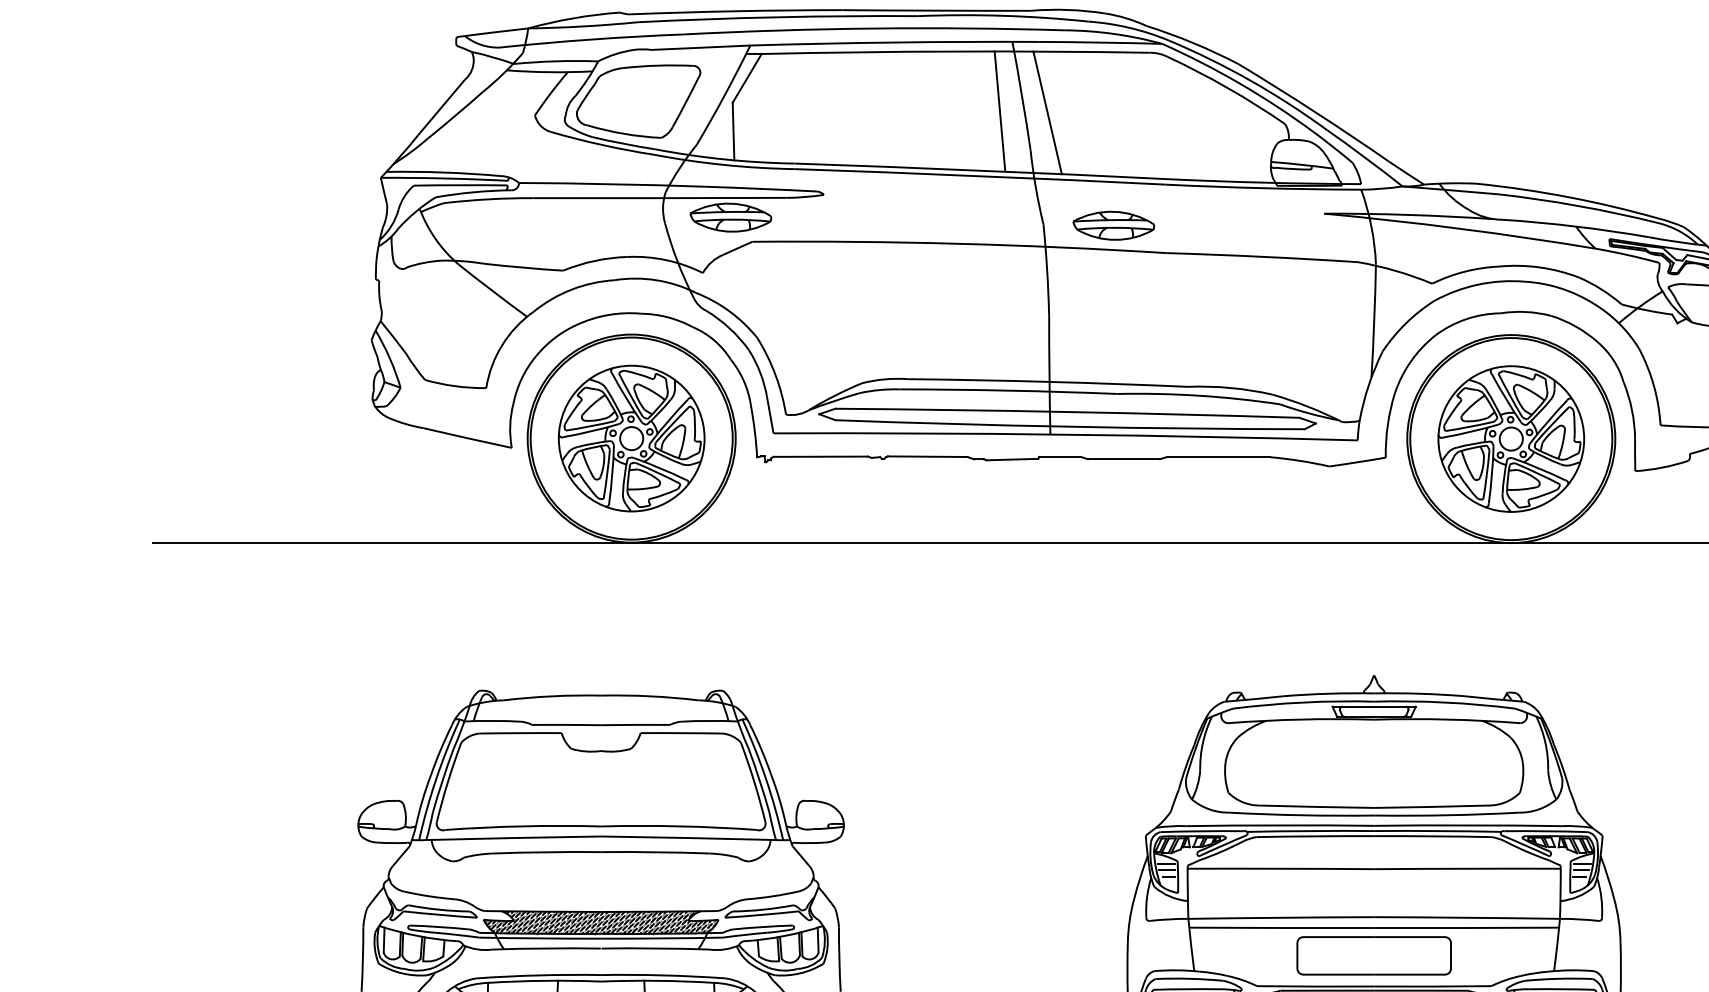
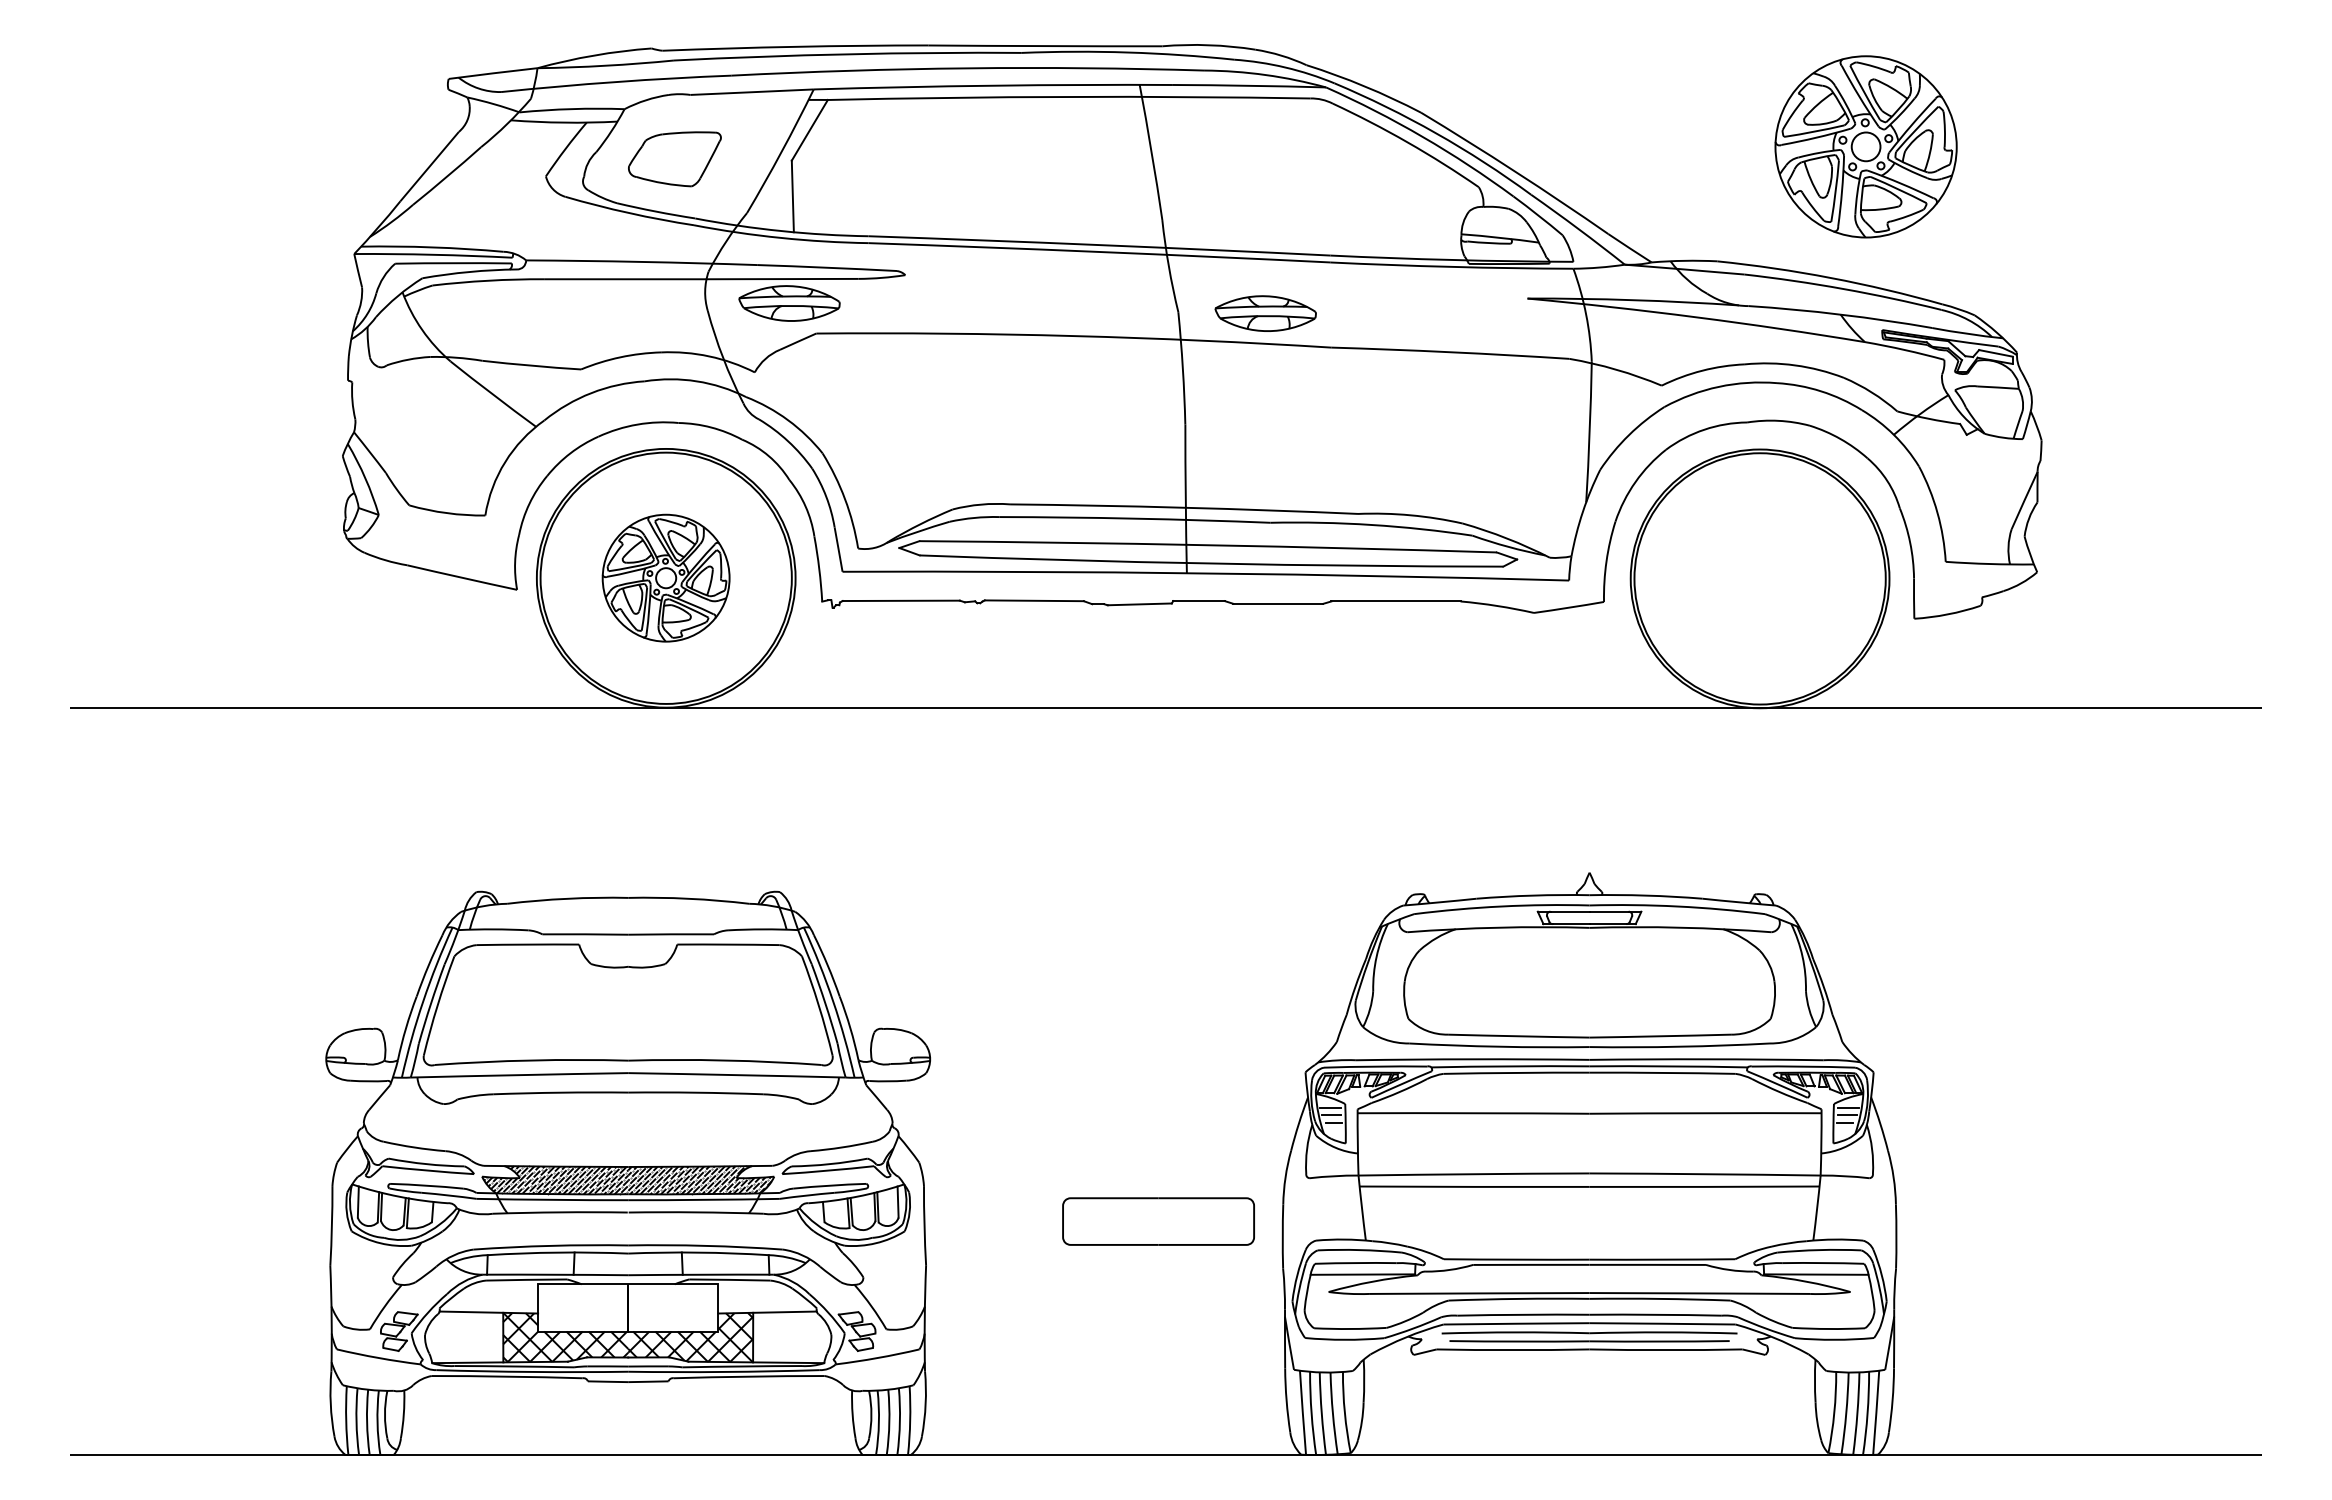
part: (638, 101) -> (674, 159), size x0.6
line: (999, 111) -> (1123, 171), removed
line: (1047, 112) -> (1183, 172), removed
part: (631, 437) -> (665, 577), size x0.7
part: (1510, 438) -> (1865, 146), moved
part: (1374, 955) -> (1158, 1221), moved

